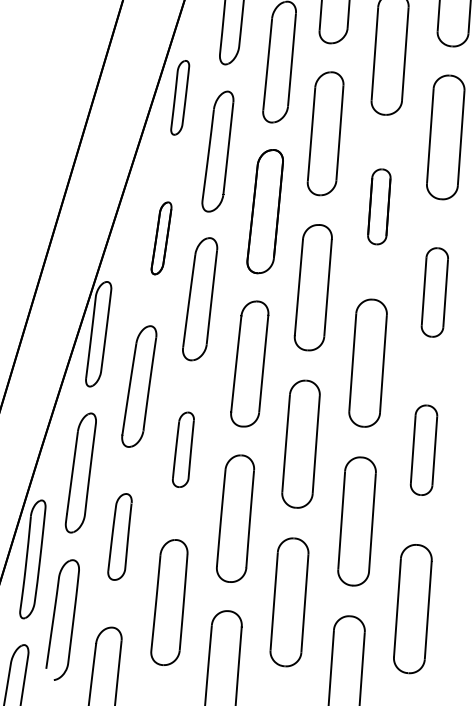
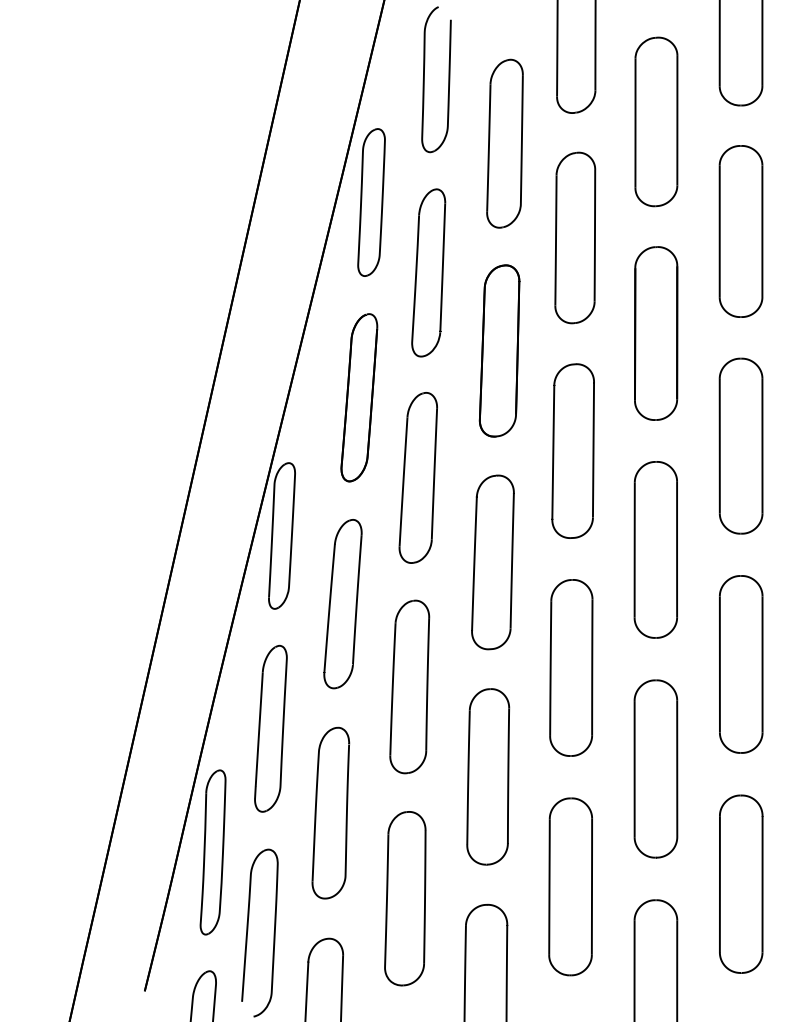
part: (180, 97) -> (371, 202), size x1.43
part: (379, 206) -> (656, 333), size x1.67
part: (161, 238) -> (359, 397), size x1.67
part: (434, 292) -> (740, 445), size x1.43
part: (183, 449) -> (409, 686), size x1.67
part: (424, 450) -> (741, 664), size x1.43
part: (119, 536) -> (330, 812), size x1.43

